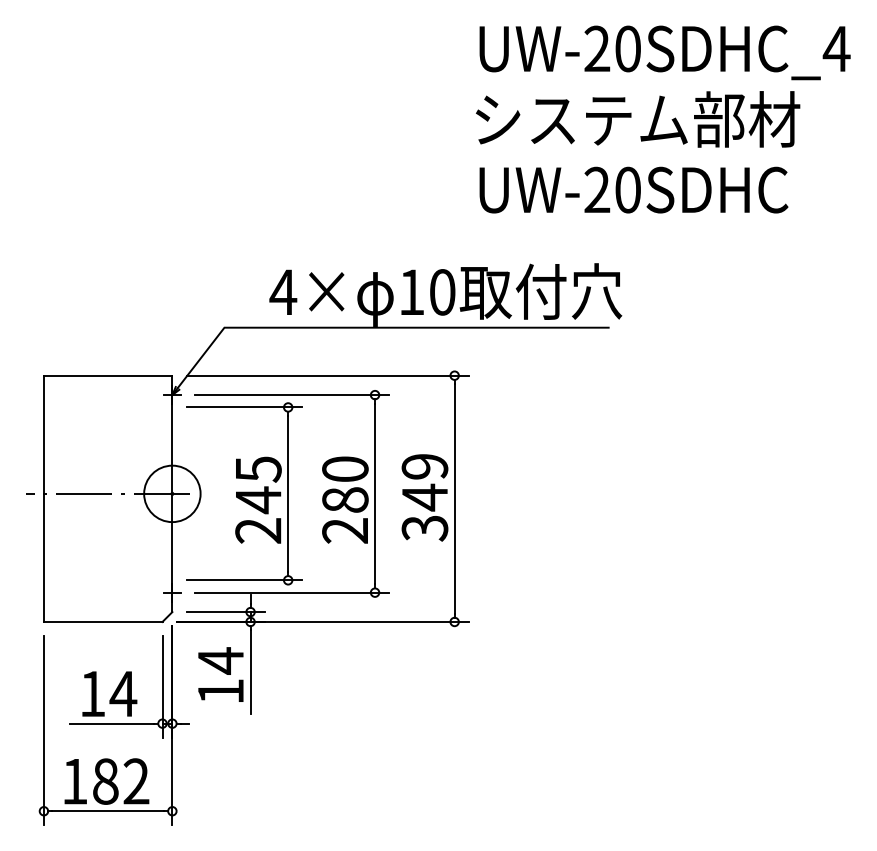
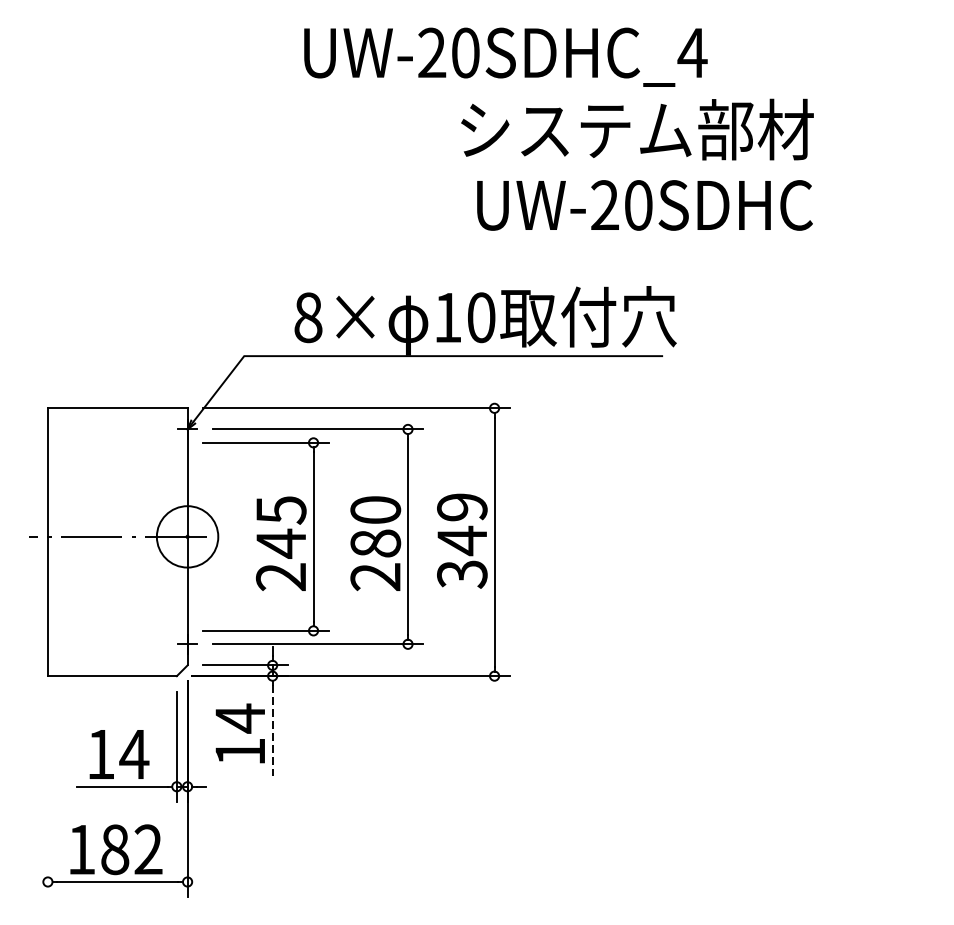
text: (664, 52) -> (505, 56), moved
text: (638, 119) -> (637, 129), moved
text: (633, 189) -> (644, 204), moved
text: (283, 292) -> (308, 317), 4× -> 8×
line: (250, 672) -> (272, 731), solid -> dashed
line: (43, 730) -> (47, 794), removed

